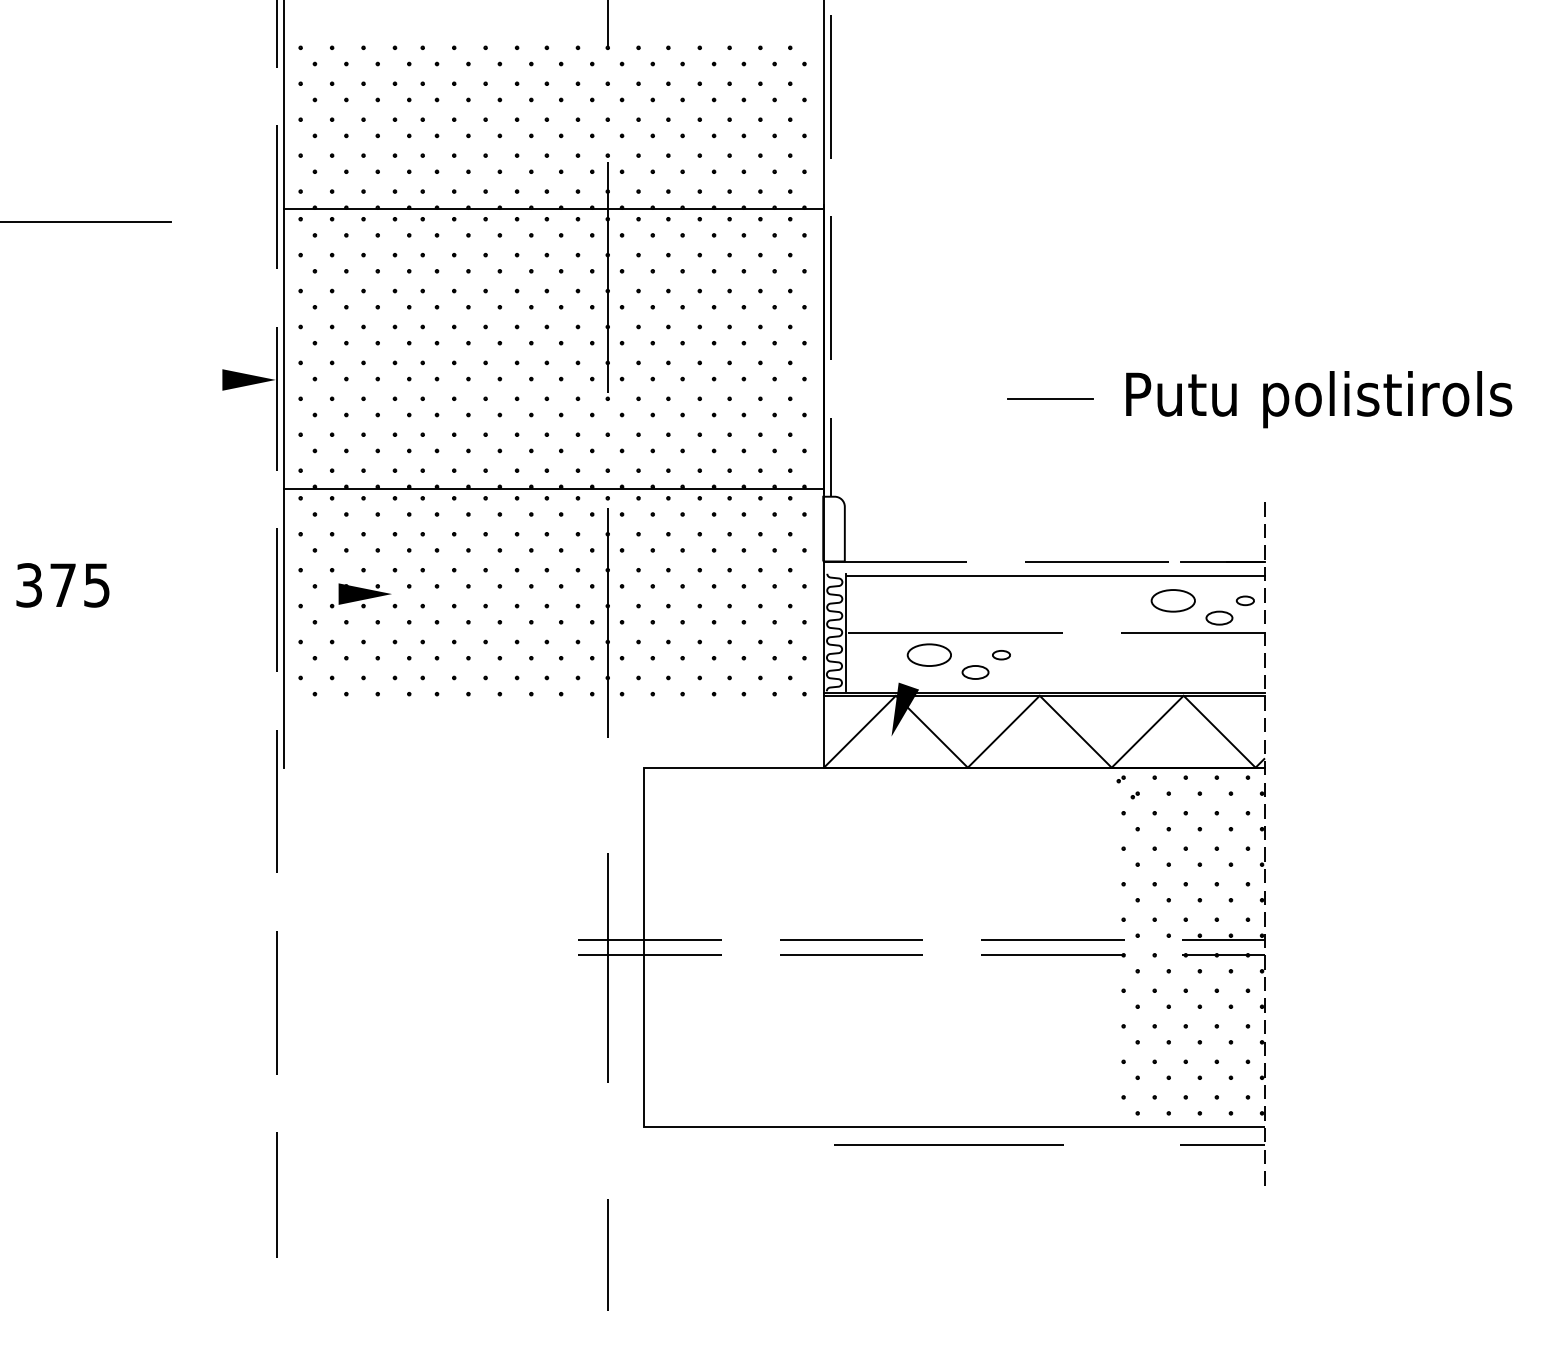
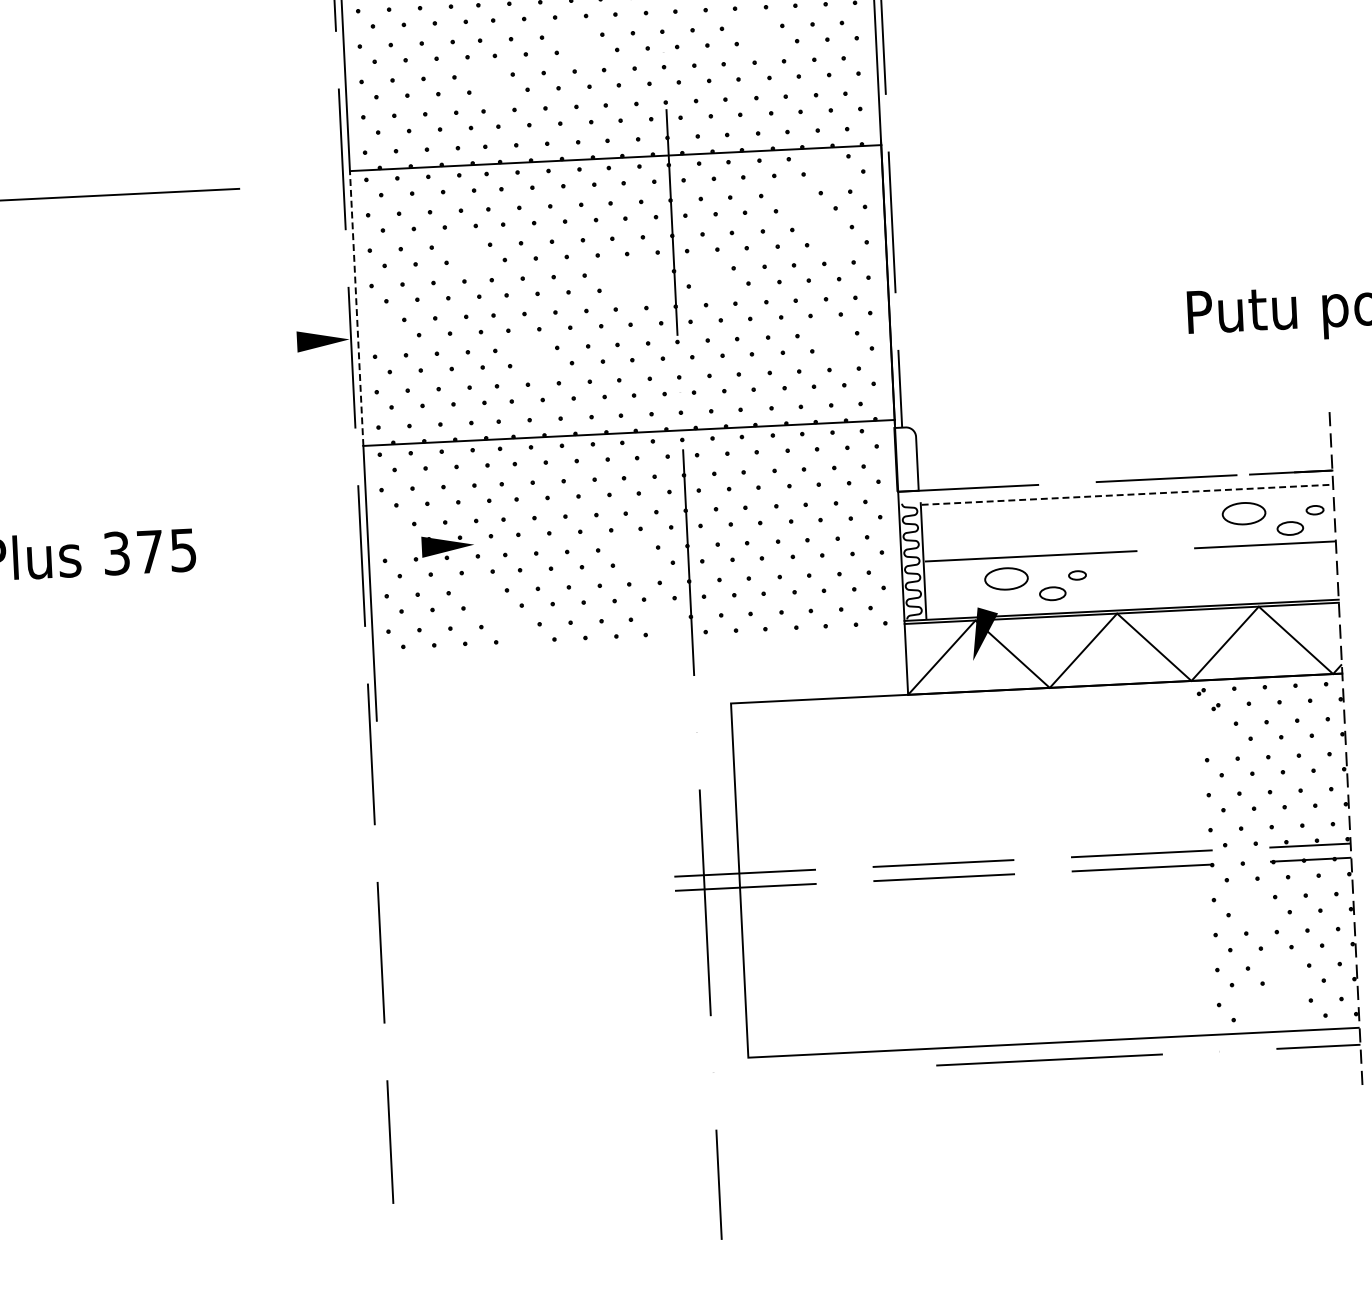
part: (518, 85) -> (574, 37), removed
part: (701, 85) -> (754, 28), removed
part: (424, 121) -> (483, 77), removed
part: (761, 221) -> (820, 159), removed
part: (731, 256) -> (792, 195), removed
part: (396, 292) -> (464, 247), removed
part: (762, 292) -> (824, 229), removed
part: (548, 328) -> (615, 275), removed
part: (579, 328) -> (646, 274), removed
part: (640, 328) -> (706, 271), removed
line: (284, 349) -> (356, 308), solid -> dashed
part: (302, 364) -> (375, 322), removed
line: (1049, 399) -> (1112, 321), removed
part: (455, 400) -> (527, 350), removed
part: (761, 400) -> (828, 336), removed
part: (301, 572) -> (384, 527), removed
line: (1056, 575) -> (1127, 494), solid -> dashed
part: (547, 608) -> (628, 551), removed
part: (396, 643) -> (481, 593), removed
part: (424, 679) -> (510, 627), removed
part: (579, 679) -> (663, 619), removed
part: (1124, 815) -> (1206, 727), removed
part: (1156, 992) -> (1246, 900), removed
part: (1187, 1063) -> (1280, 968), removed
part: (1155, 1099) -> (1250, 1005), removed
part: (1186, 1099) -> (1281, 1004), removed

